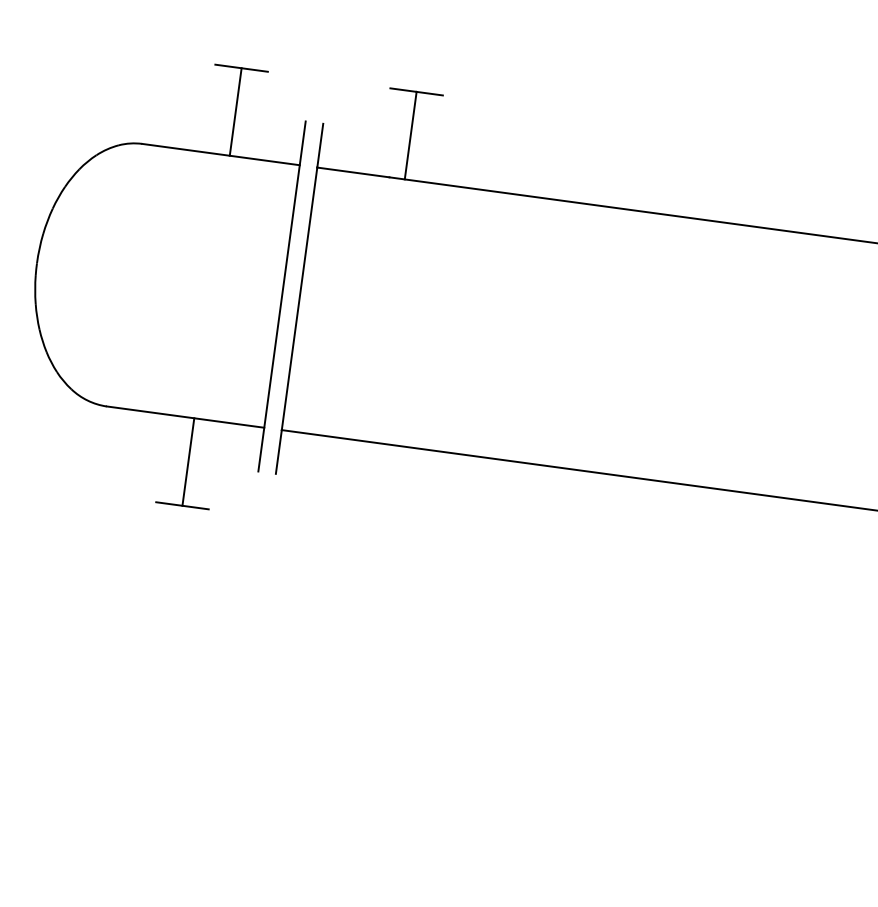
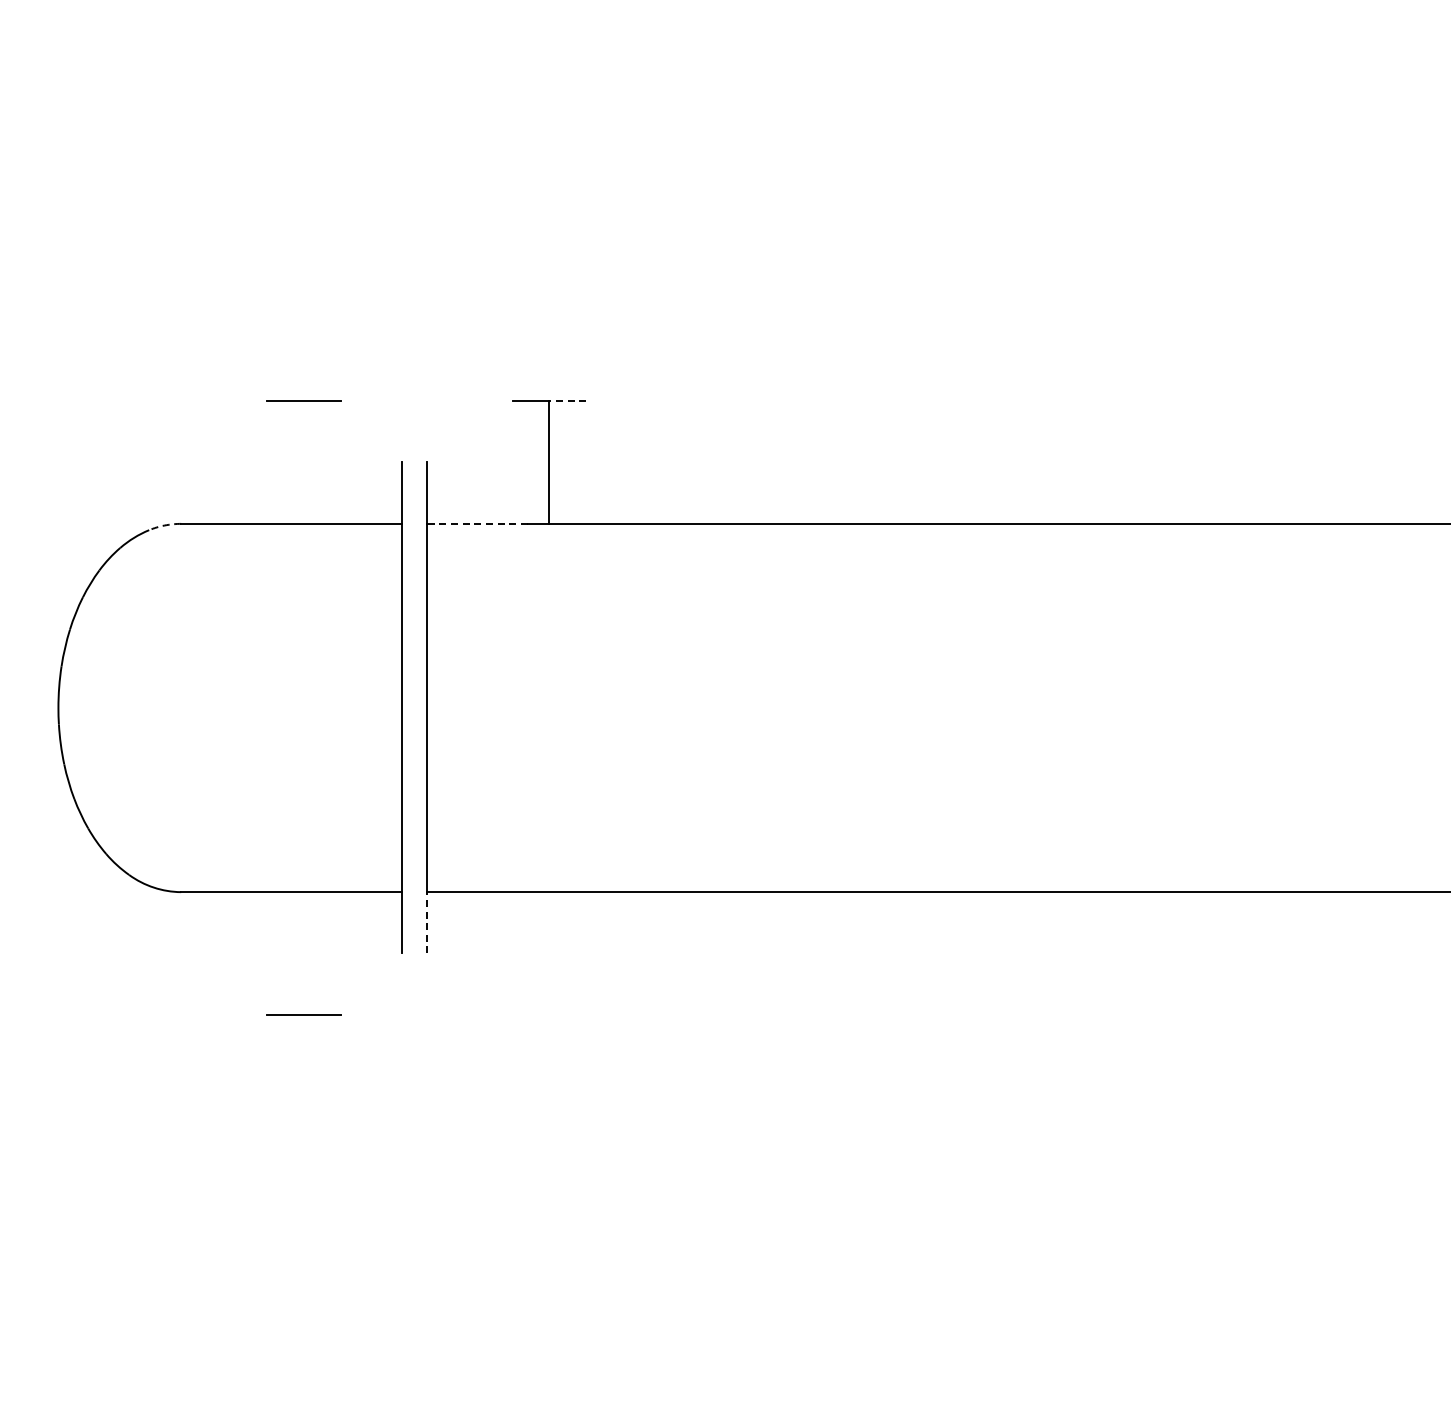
line: (429, 93) -> (567, 401), solid -> dashed
line: (235, 111) -> (303, 462), removed
arc: (130, 143) -> (164, 525), solid -> dashed
line: (353, 172) -> (477, 523), solid -> dashed
line: (278, 451) -> (426, 922), solid -> dashed
line: (188, 462) -> (303, 953), removed

